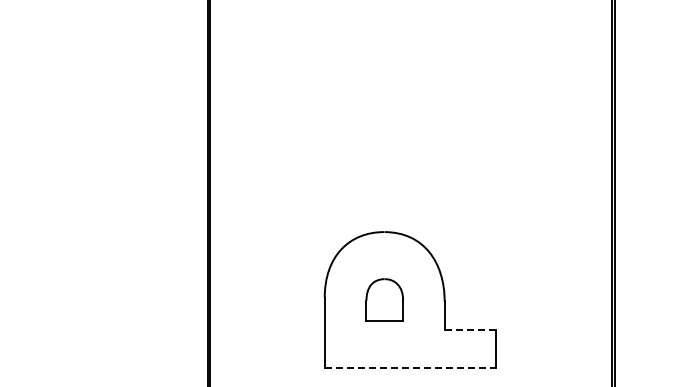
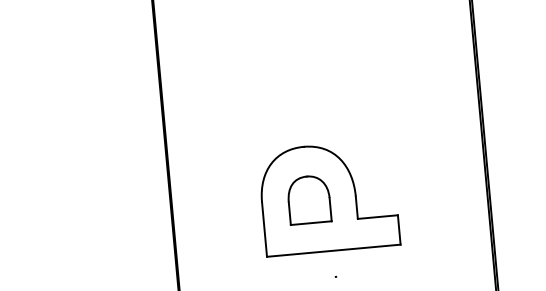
part: (384, 299) -> (308, 199), size x1.43
line: (470, 329) -> (377, 216), dashed -> solid
line: (410, 367) -> (333, 250), dashed -> solid

